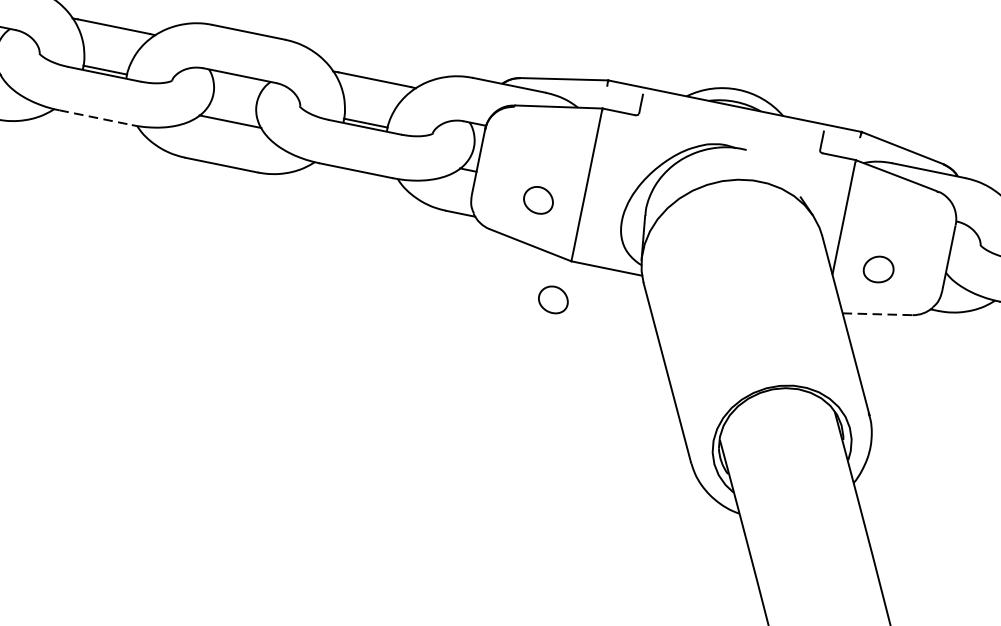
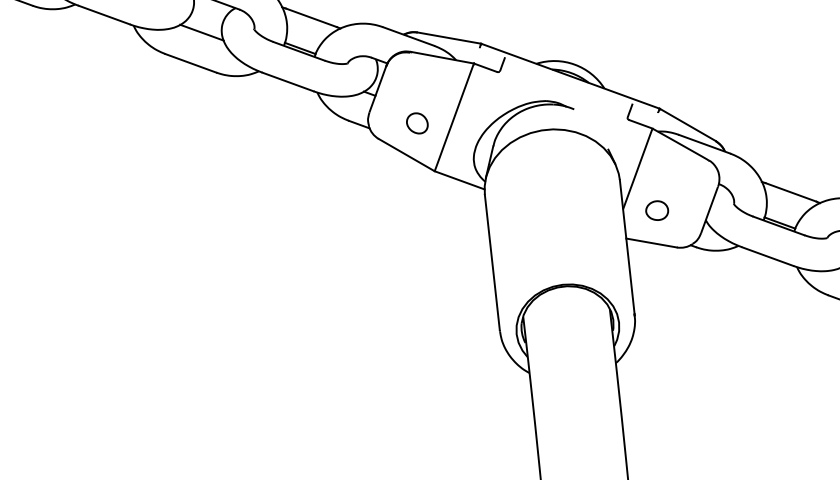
line: (95, 118) -> (104, 15), dashed -> solid
part: (553, 300) -> (417, 197), removed
line: (877, 314) -> (651, 243), dashed -> solid

